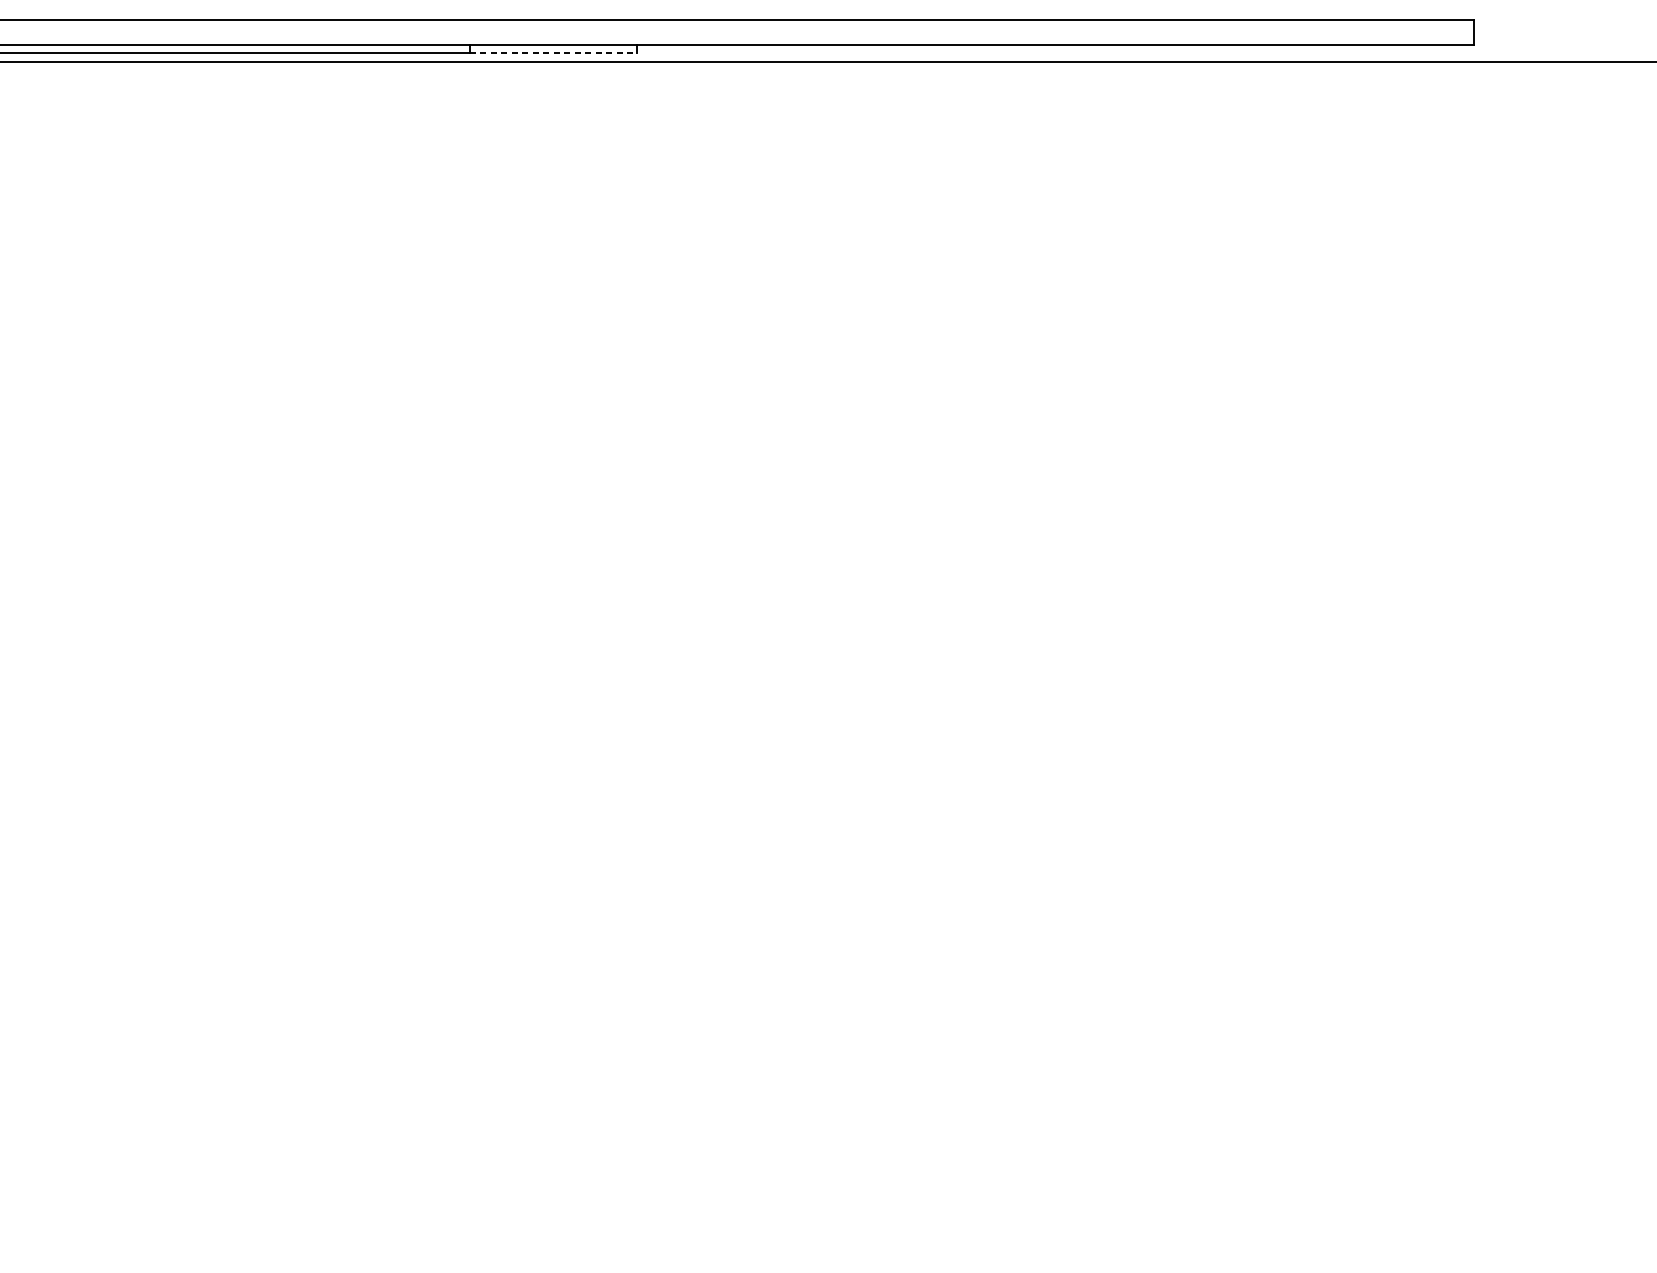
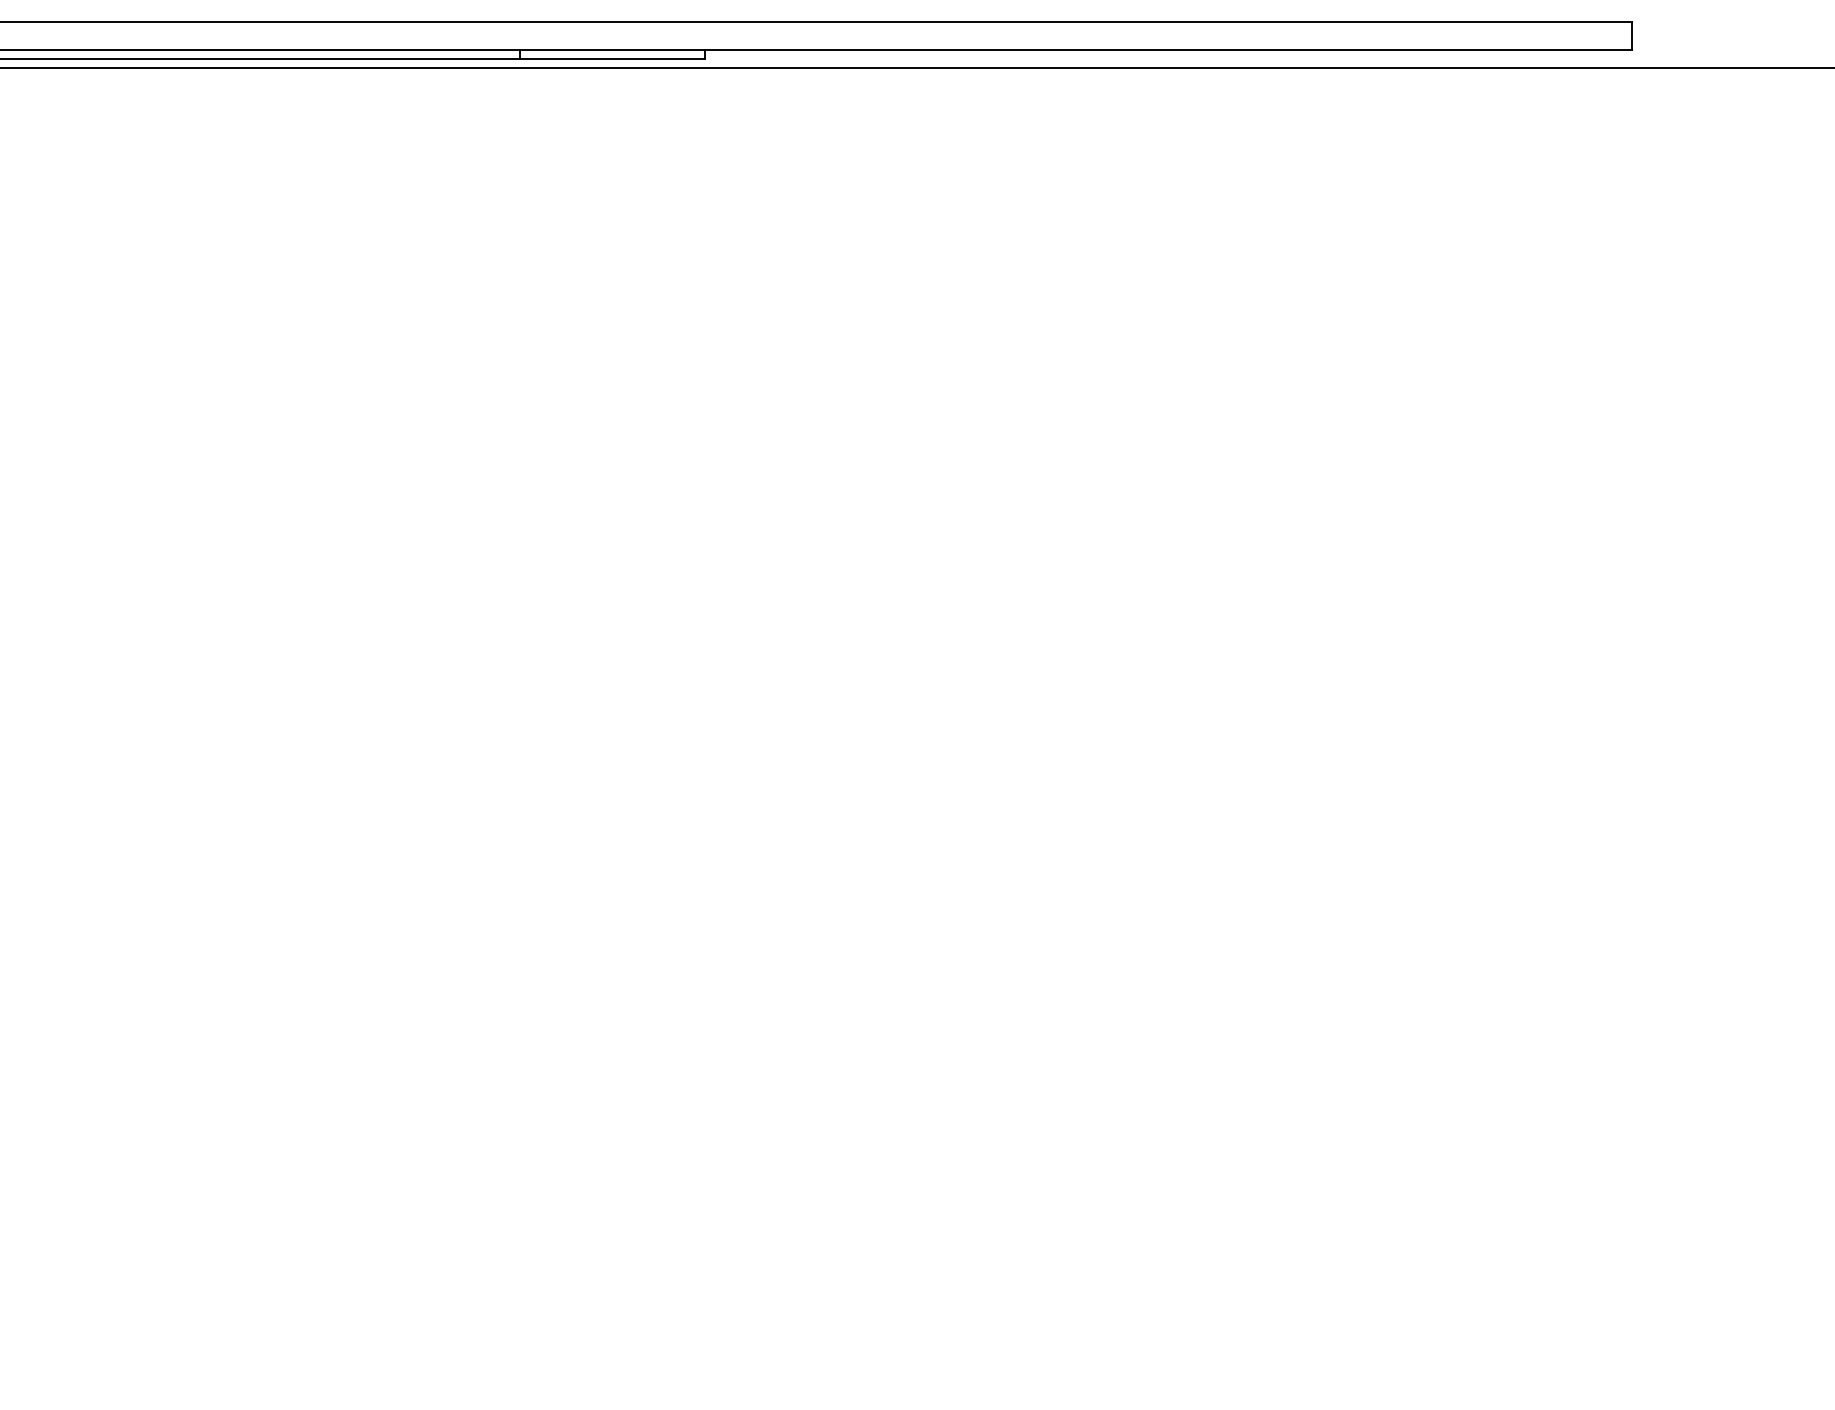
line: (553, 53) -> (612, 59), dashed -> solid

